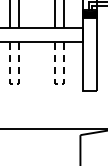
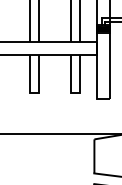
line: (13, 83) -> (33, 92), dashed -> solid
line: (58, 83) -> (74, 92), dashed -> solid

